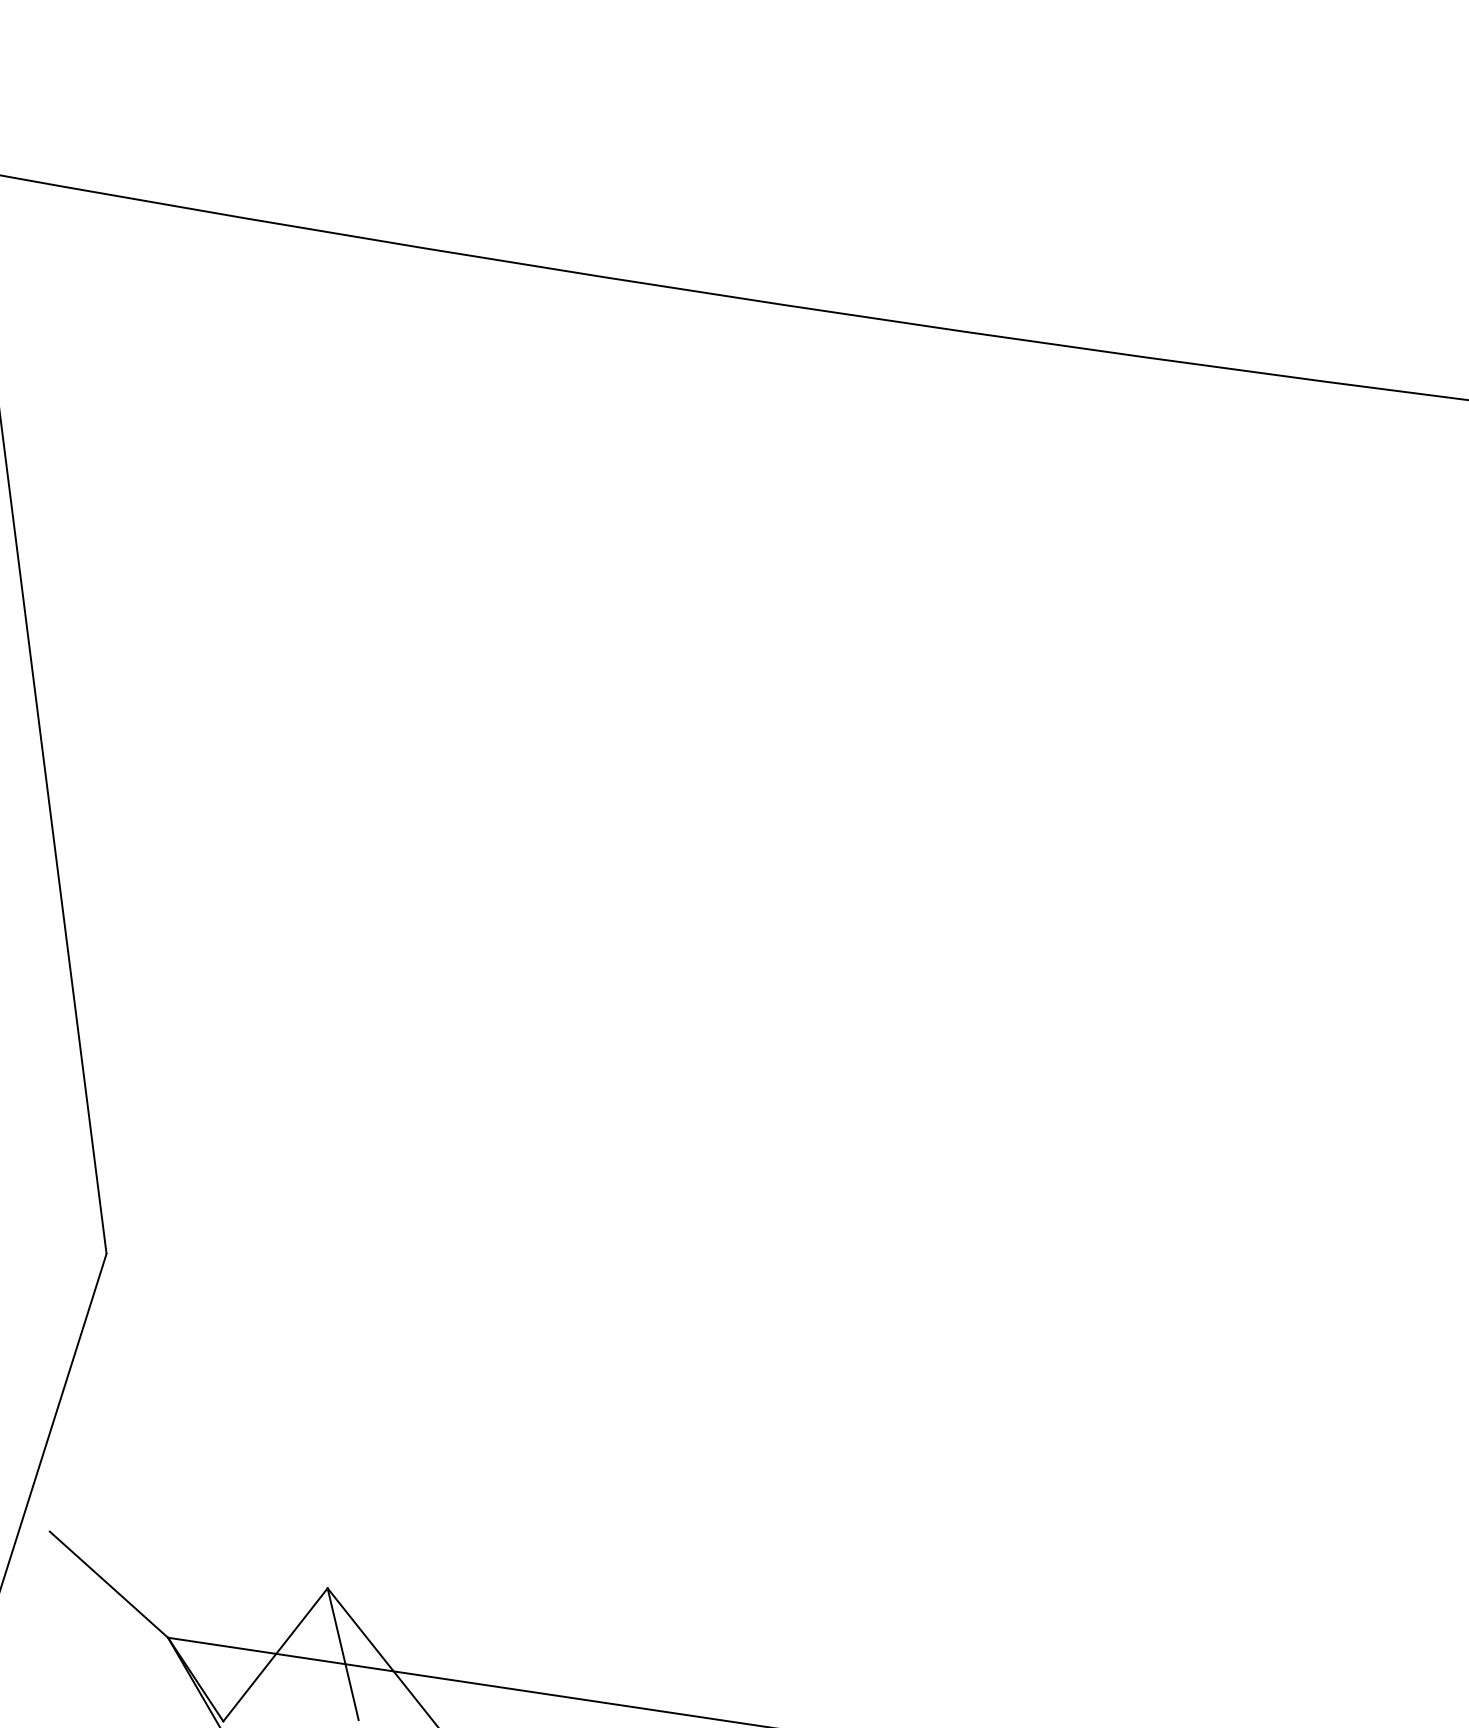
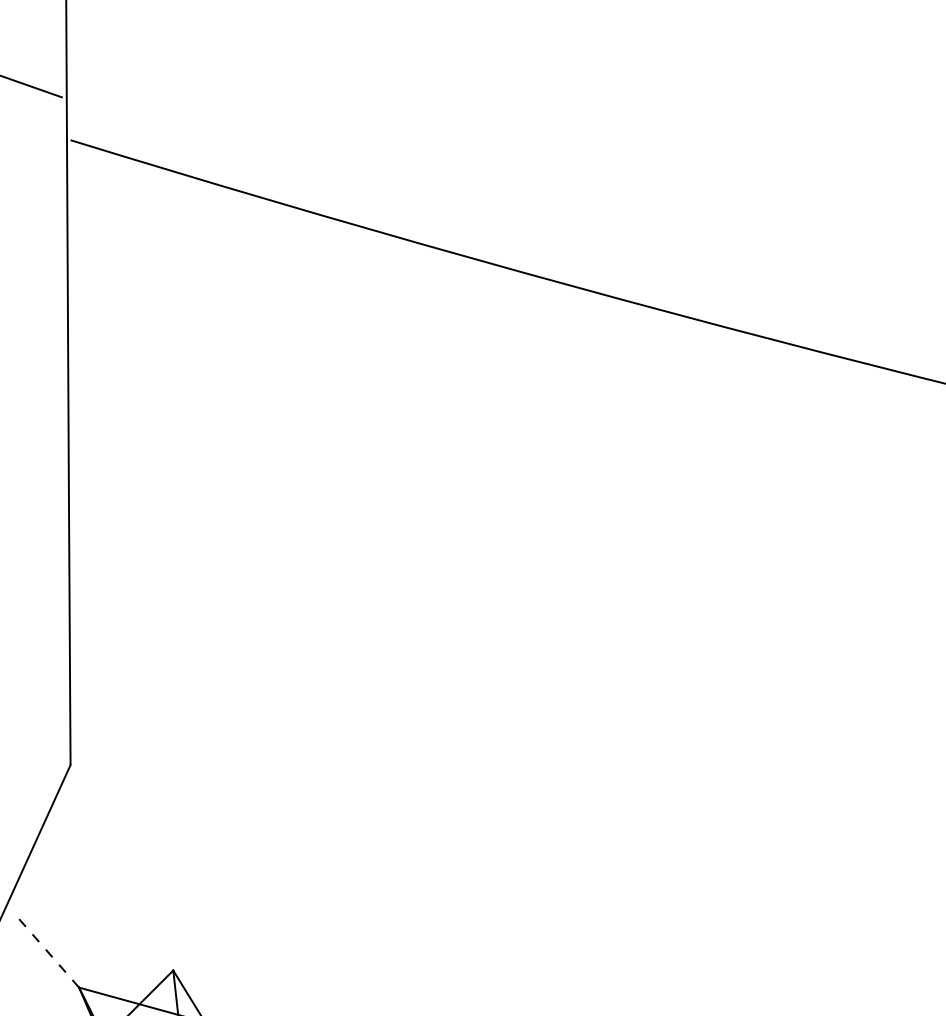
line: (109, 1584) -> (49, 953), solid -> dashed

